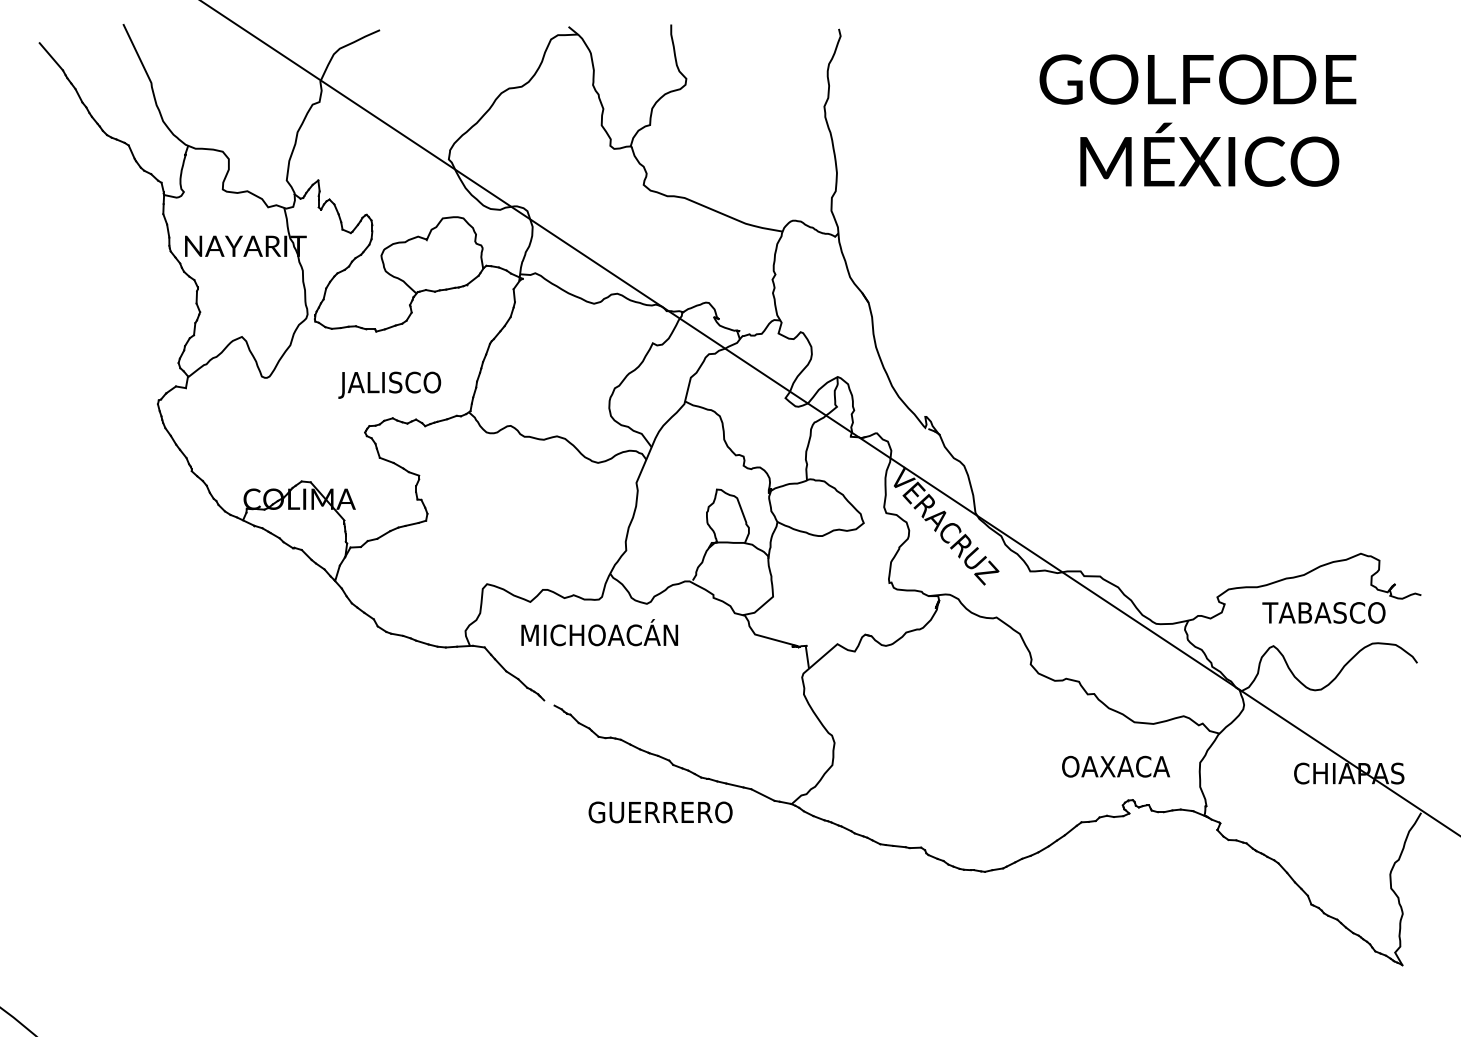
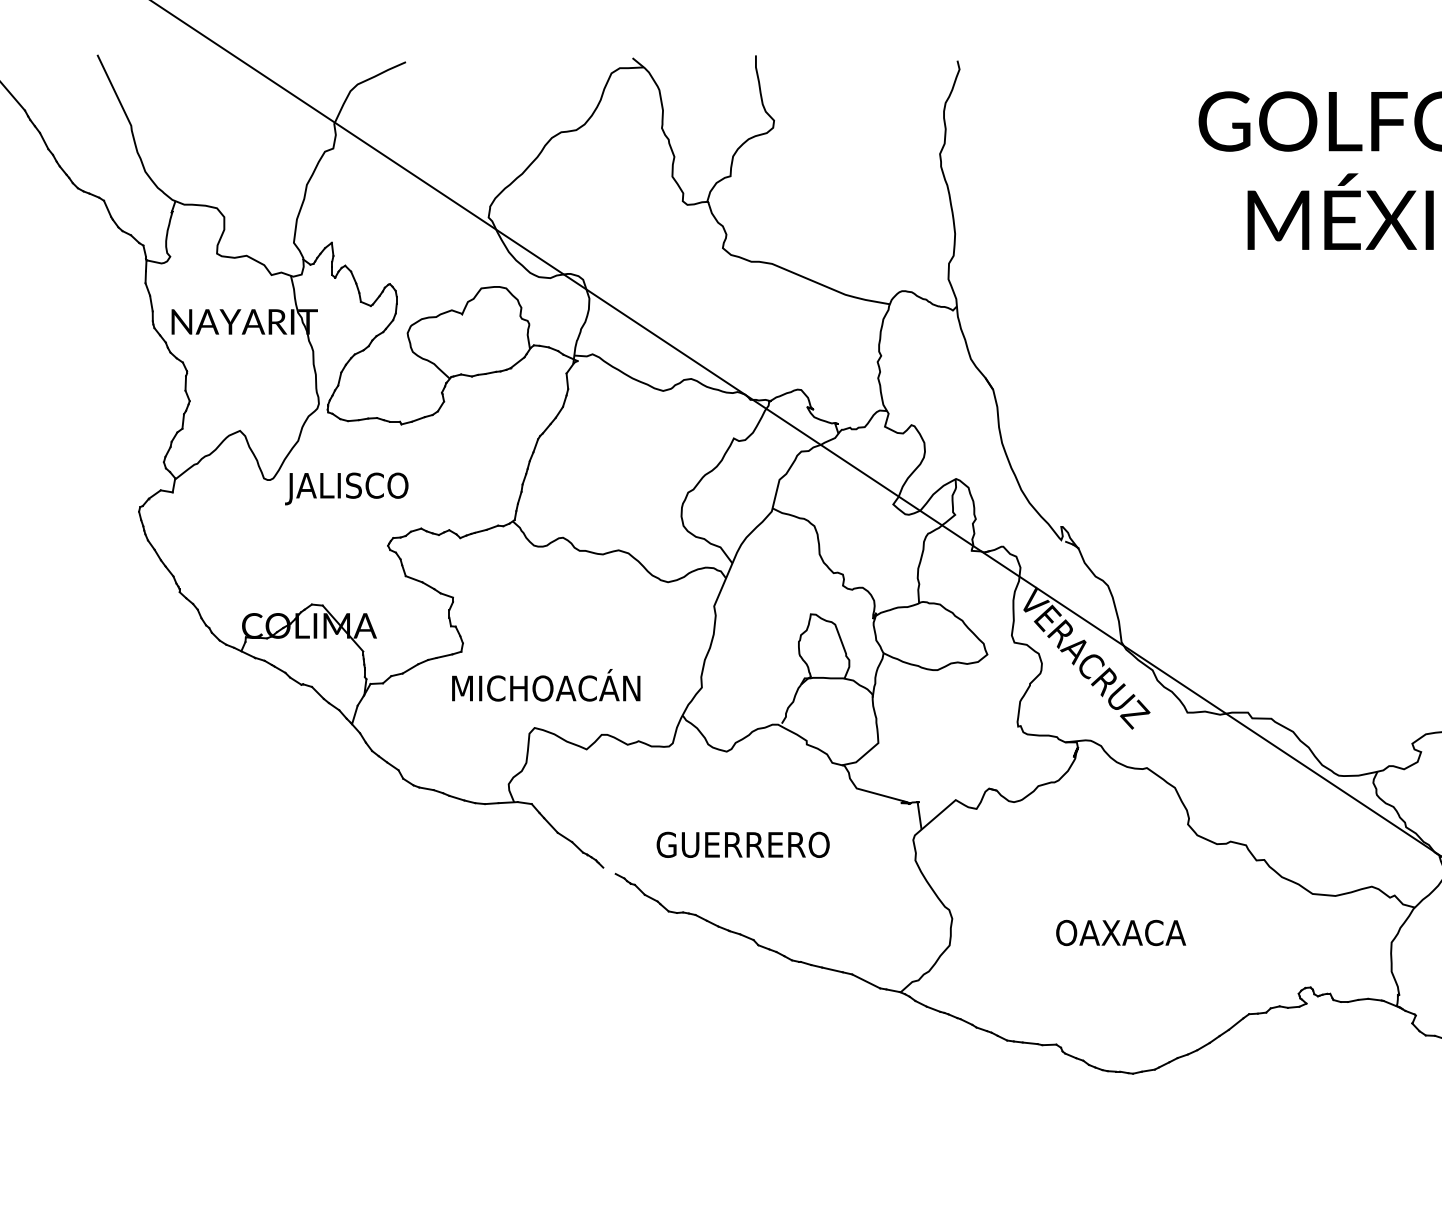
text: (389, 384) -> (346, 488), moved
text: (599, 632) -> (545, 685), moved
text: (1115, 766) -> (1120, 932), moved
text: (660, 812) -> (743, 844), moved

